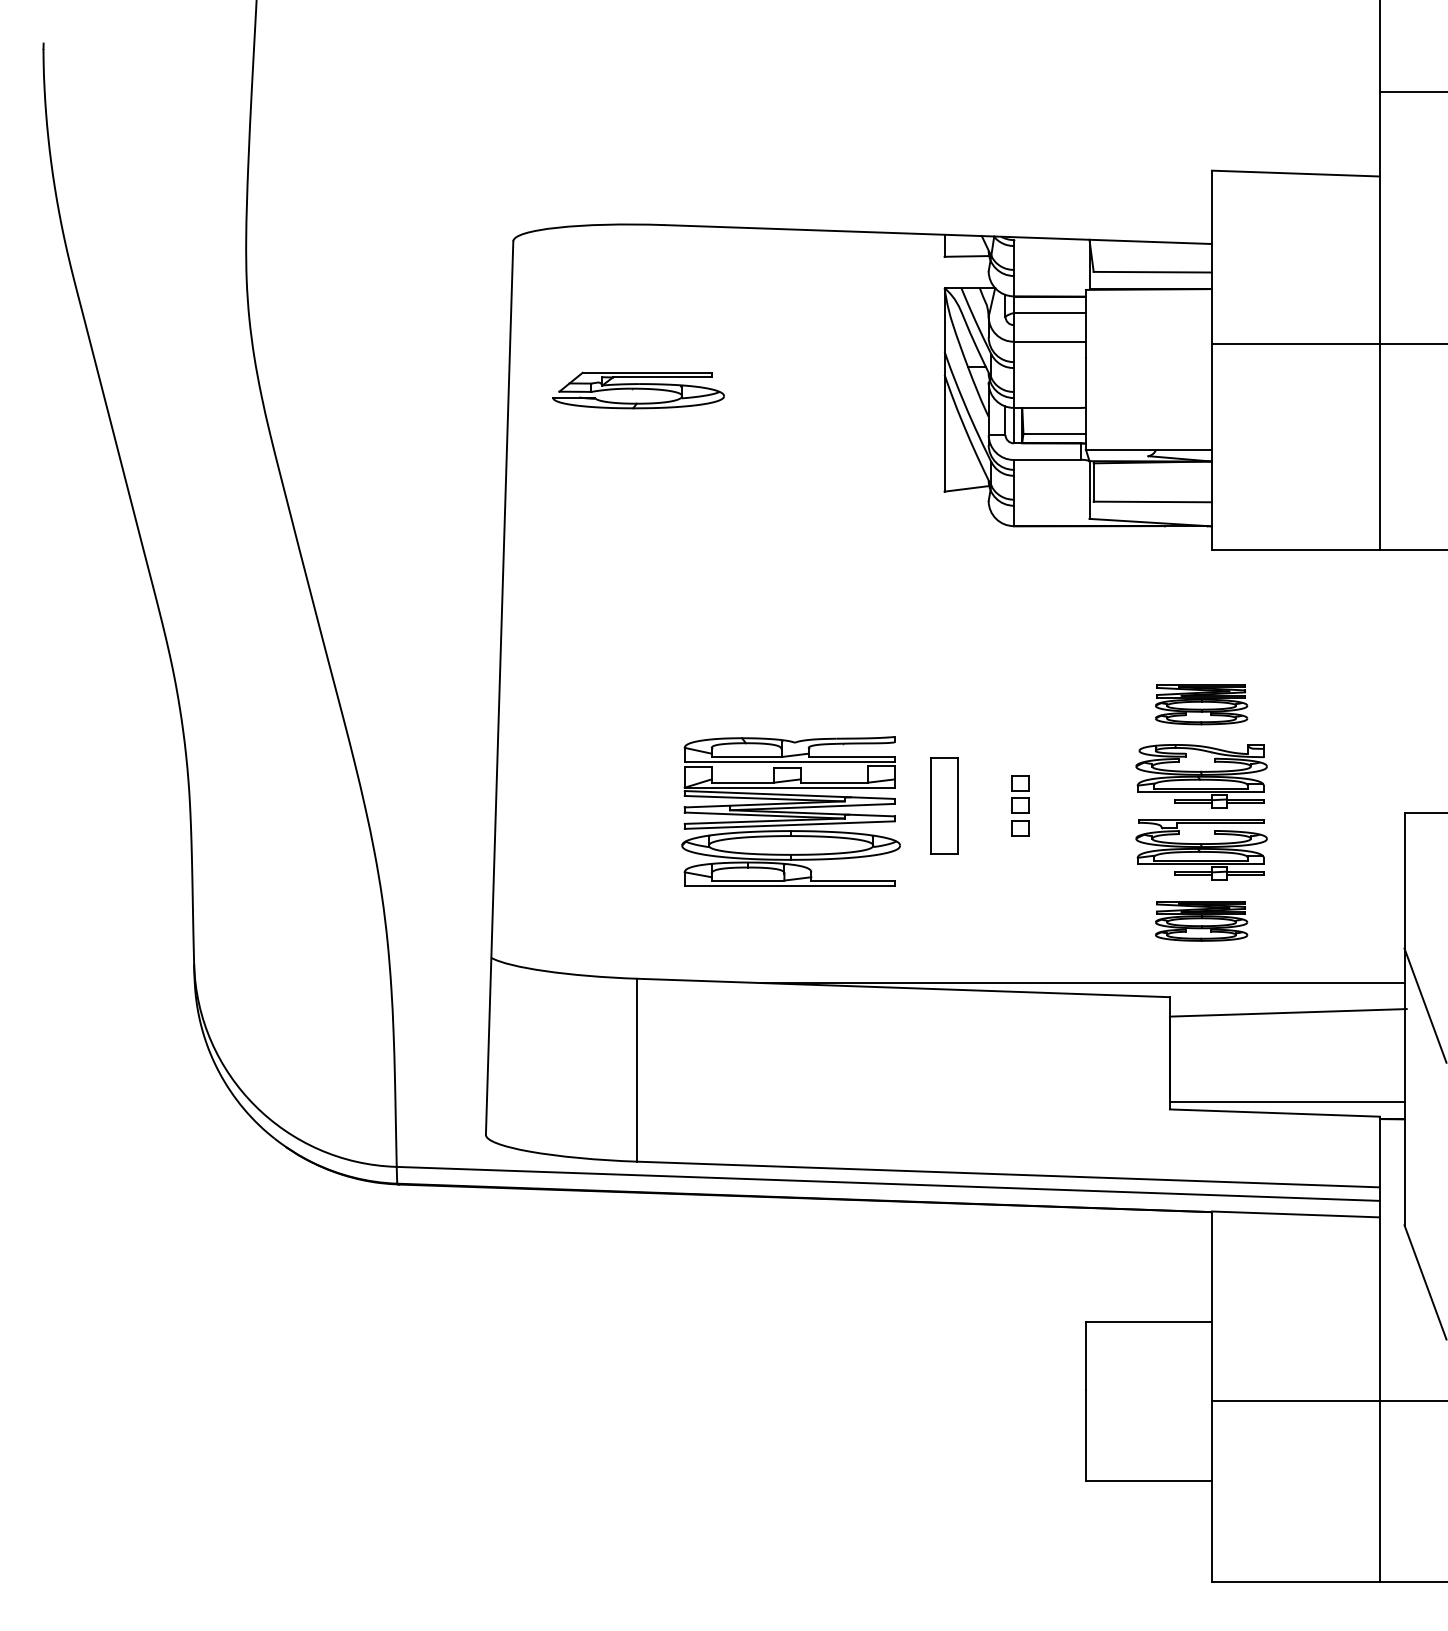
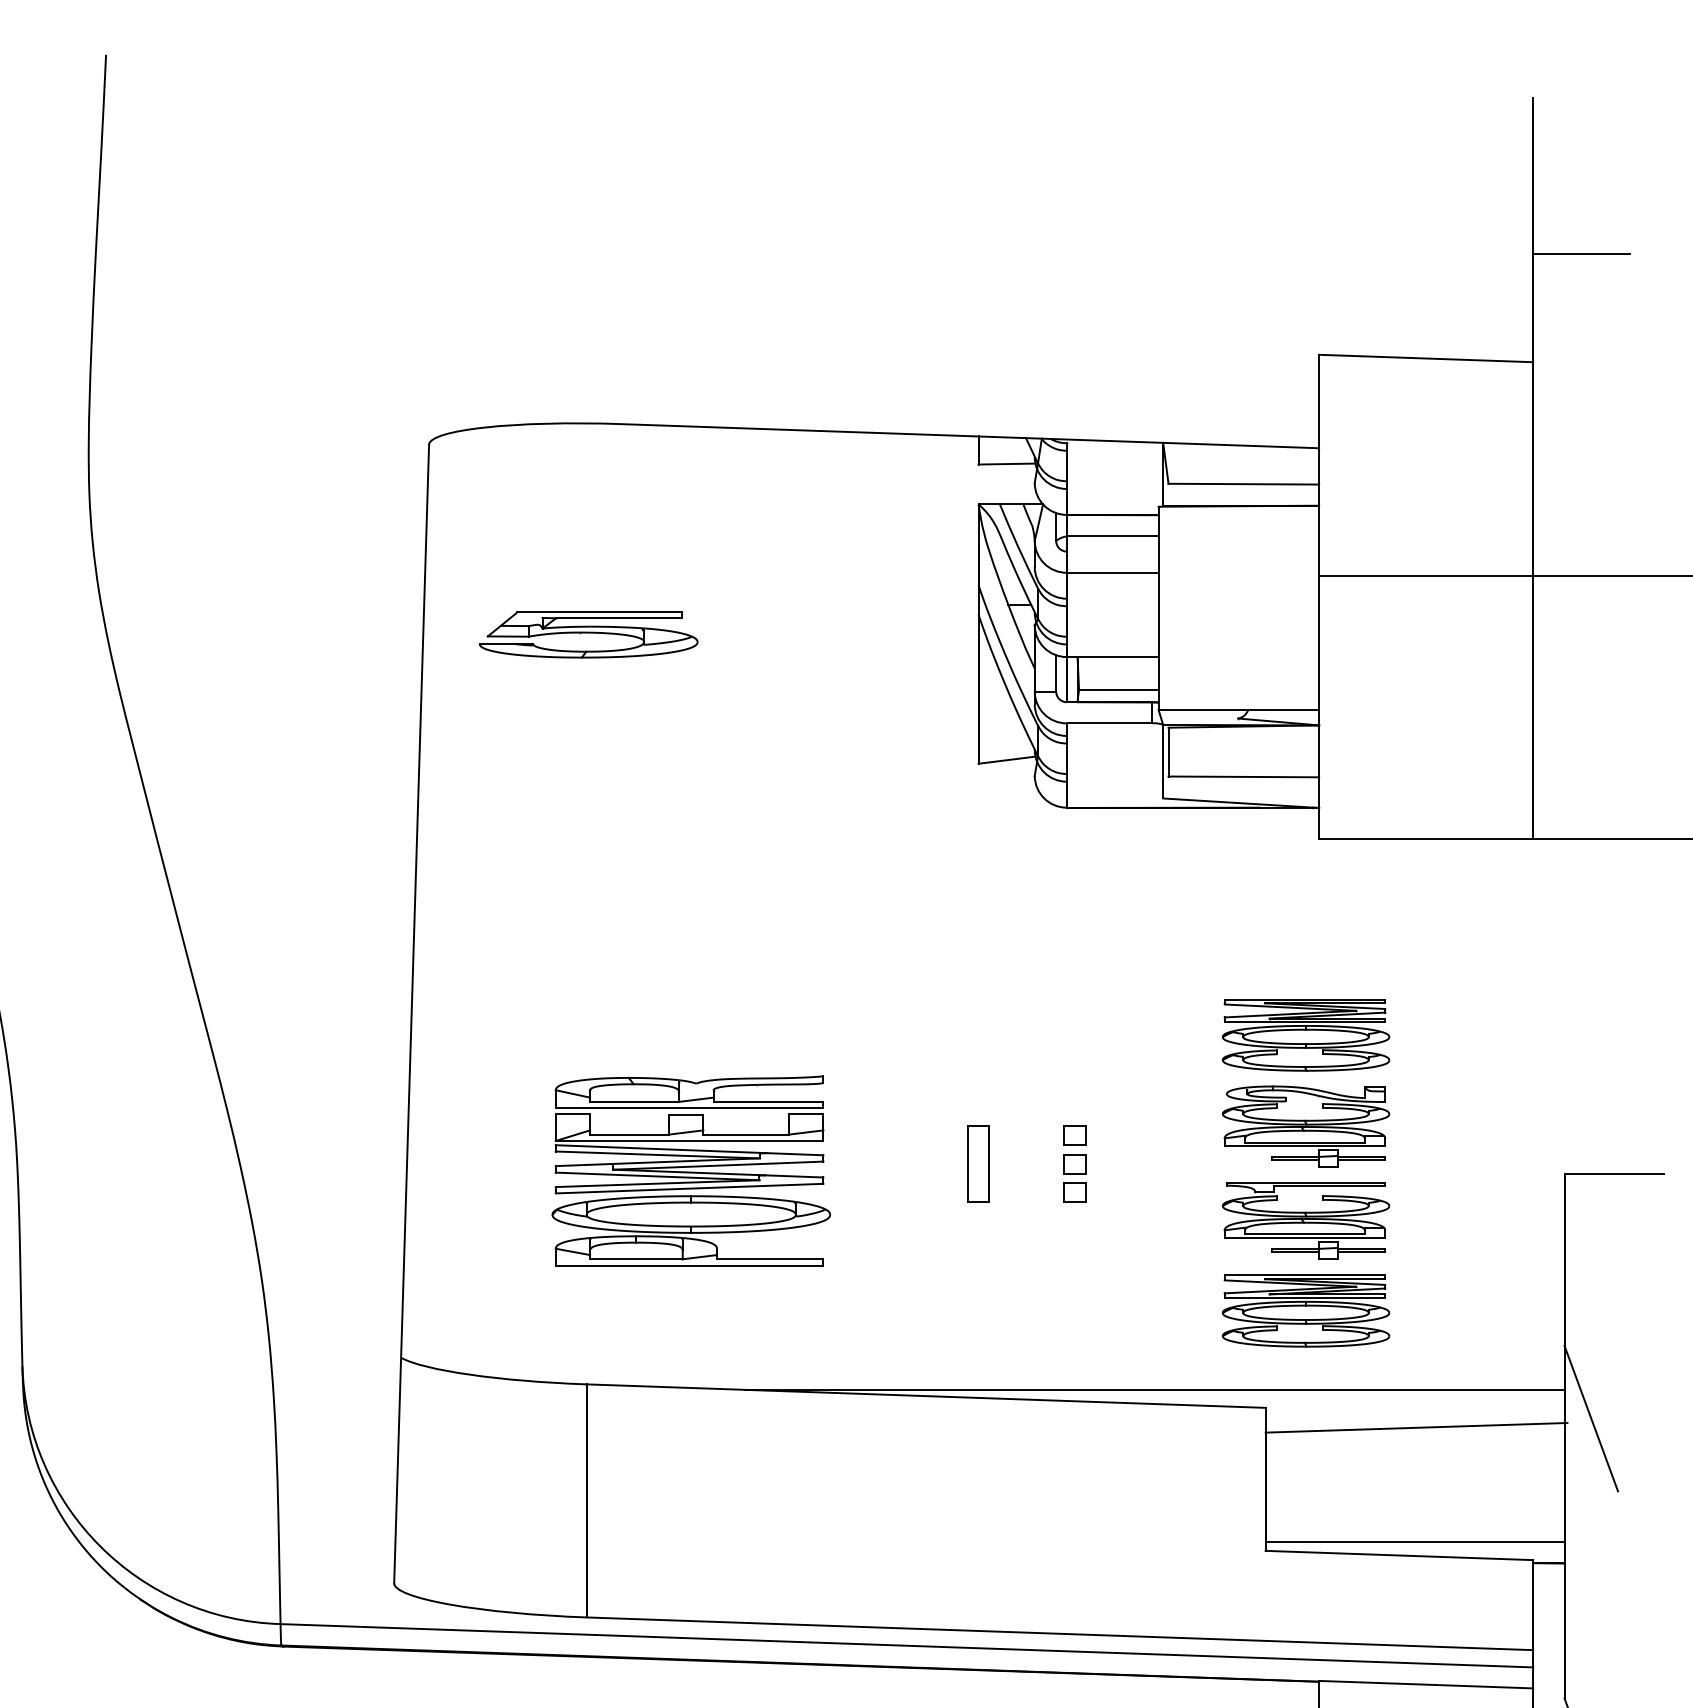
part: (1201, 704) -> (1305, 1034), size x1.43
part: (944, 805) -> (978, 1163), size x0.62
part: (790, 811) -> (690, 1171), moved
part: (1201, 921) -> (1305, 1311), size x1.43

